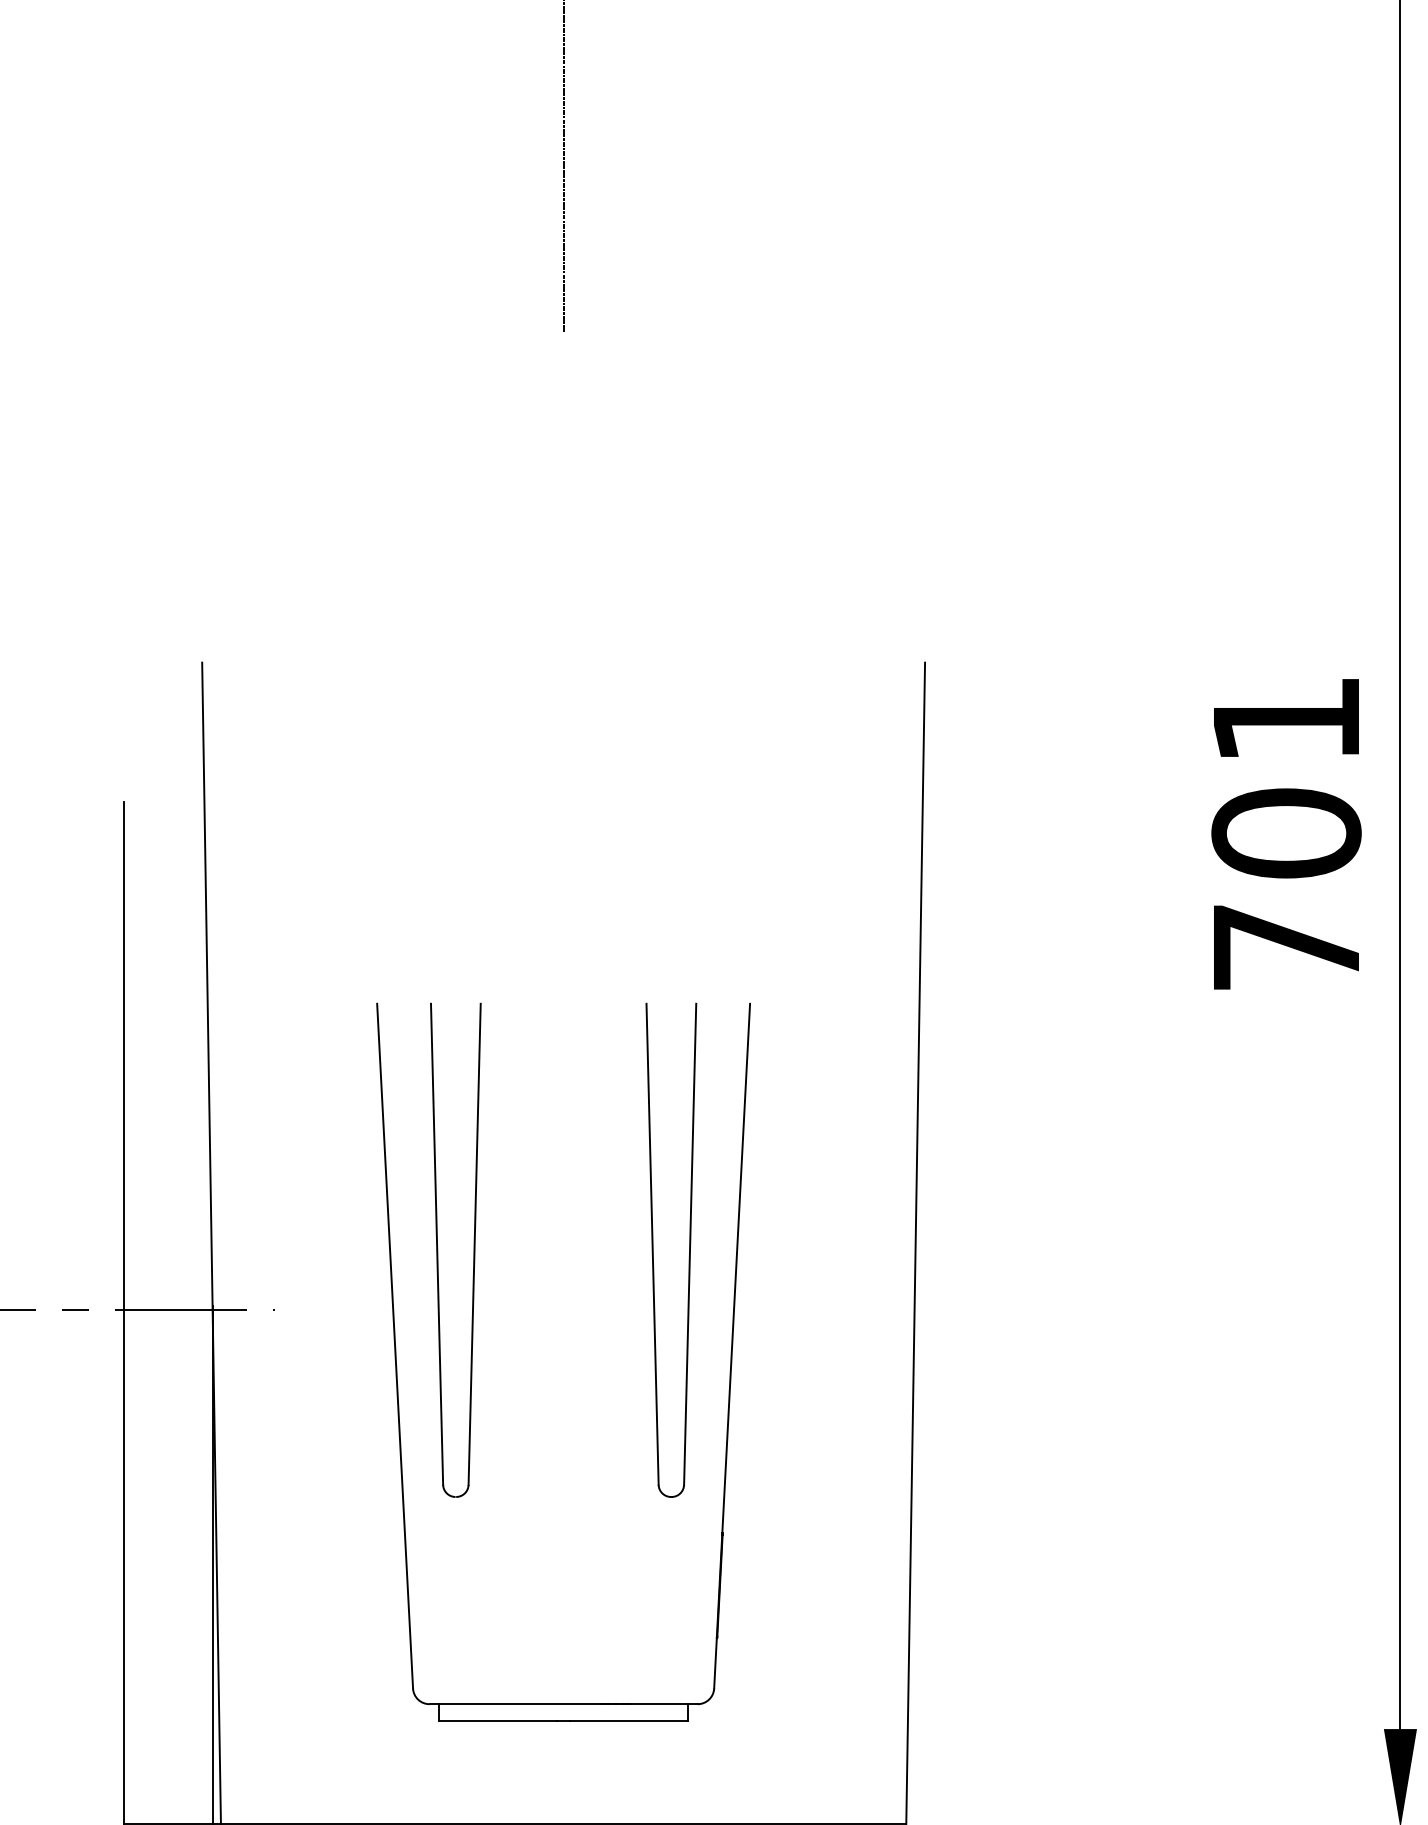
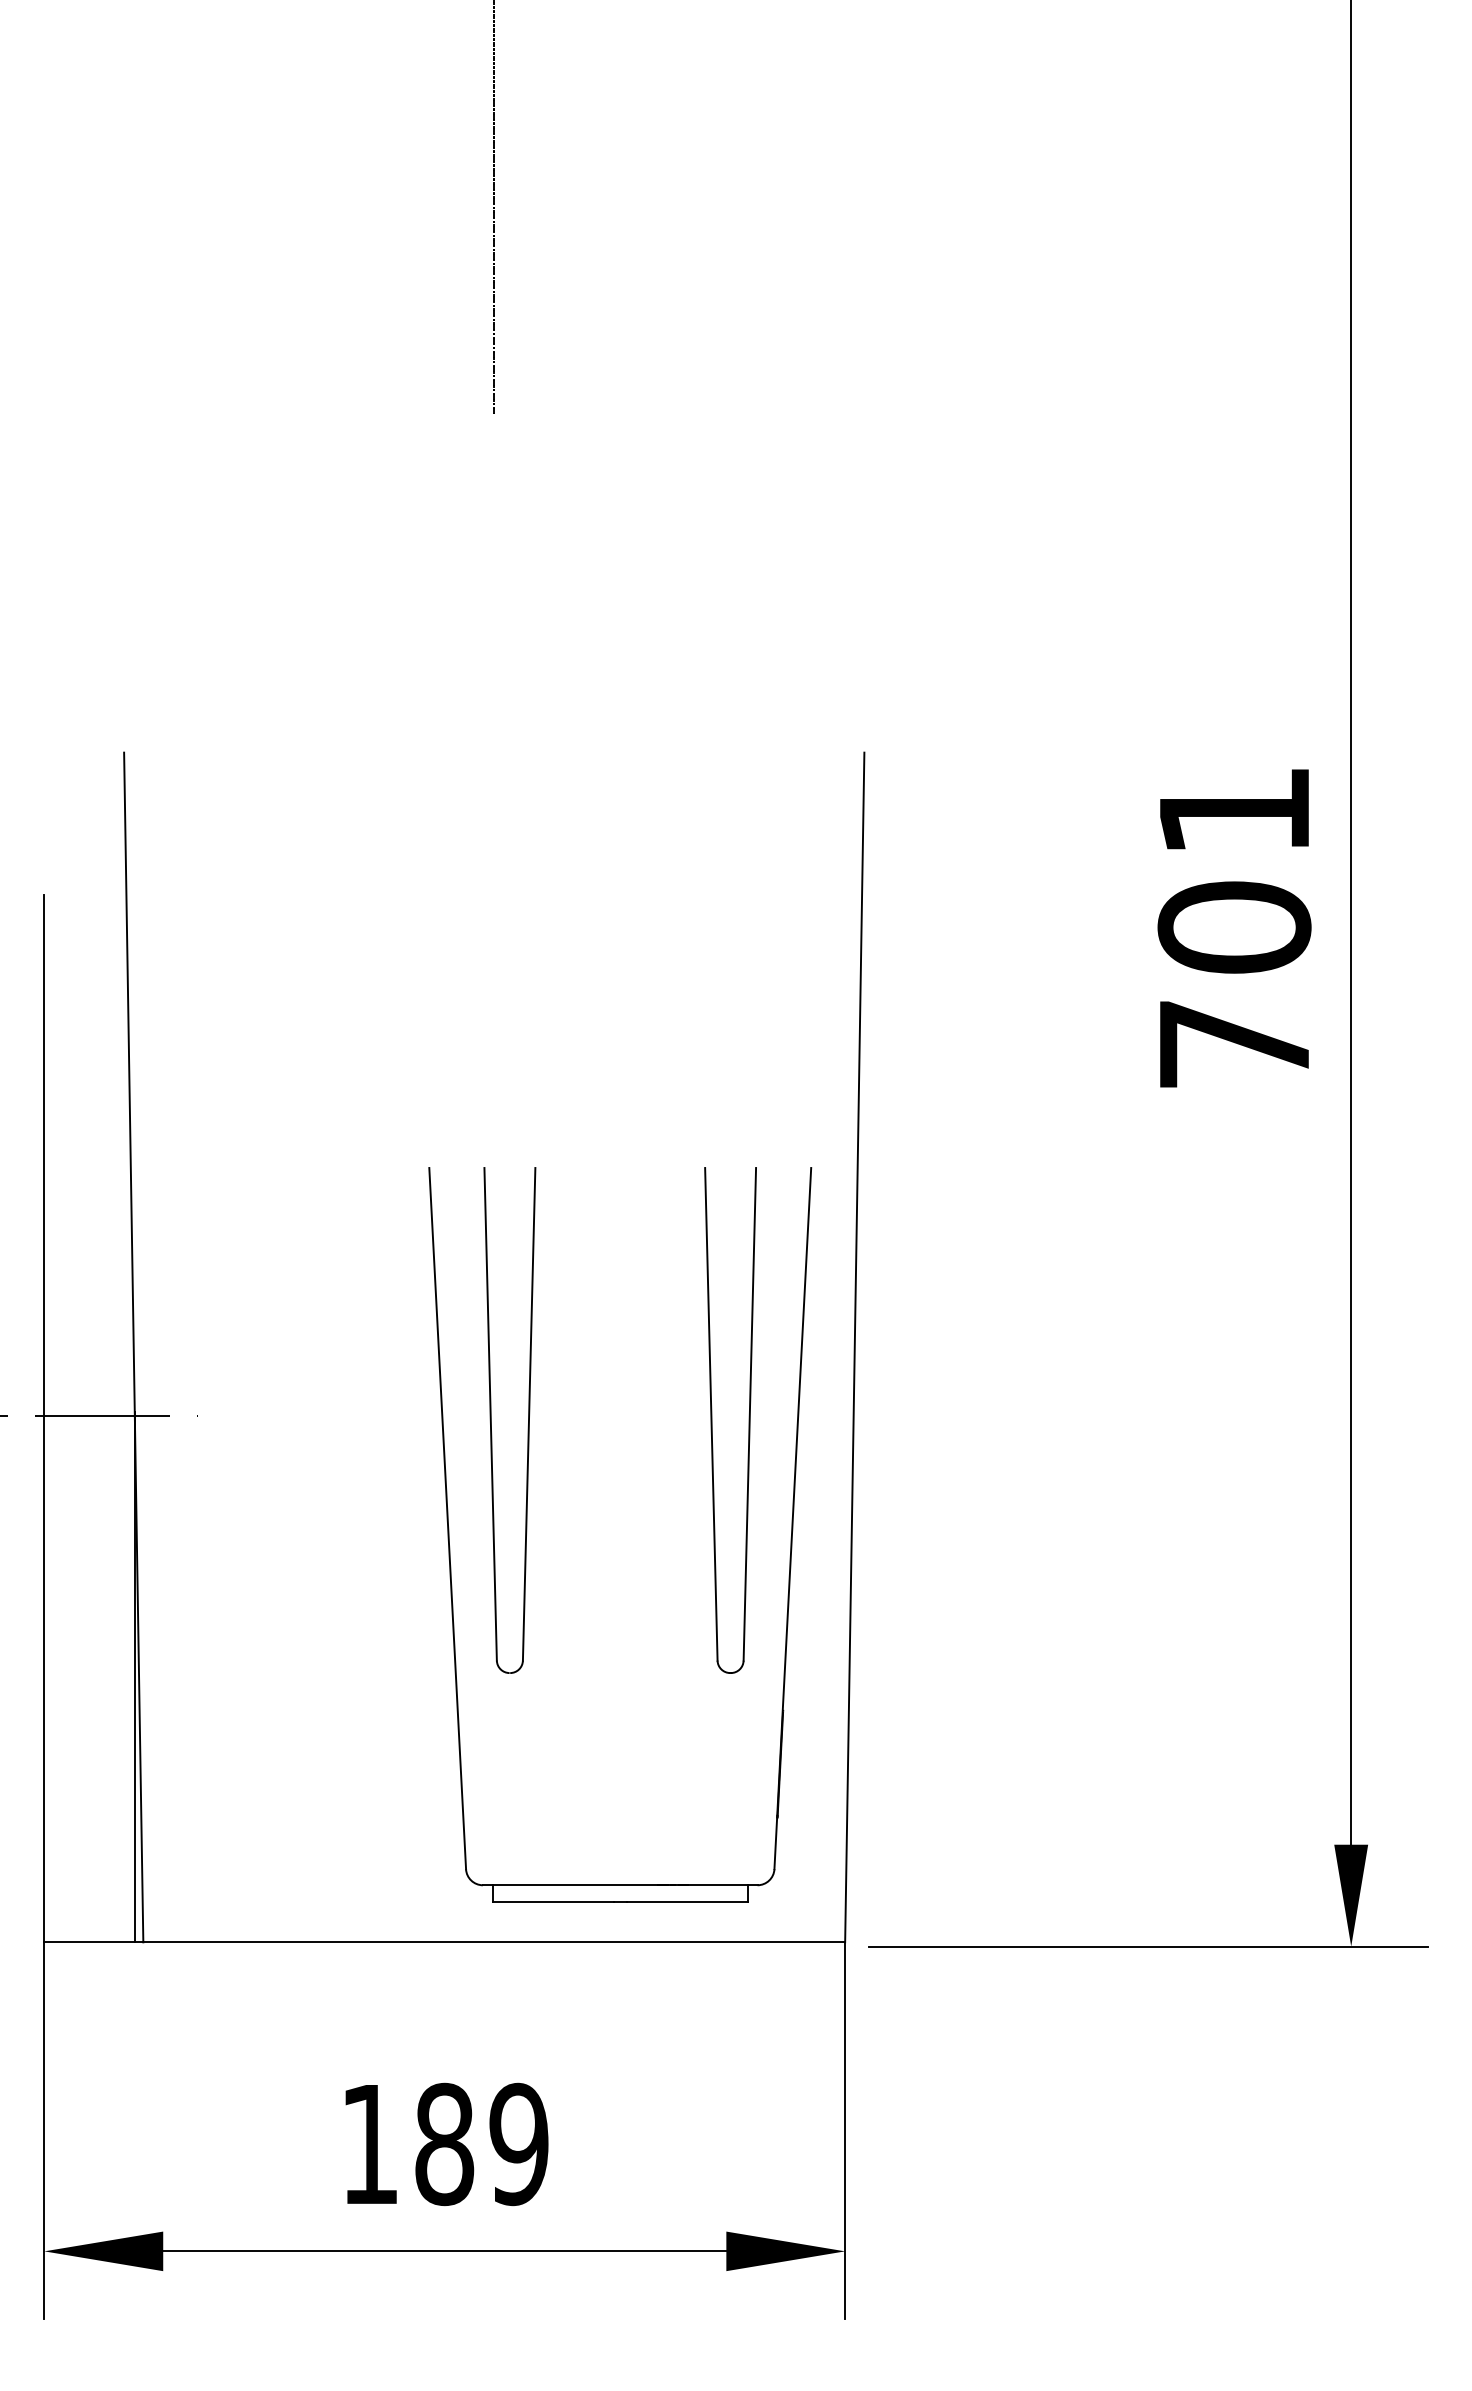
part: (654, 1361) -> (713, 1534), moved

